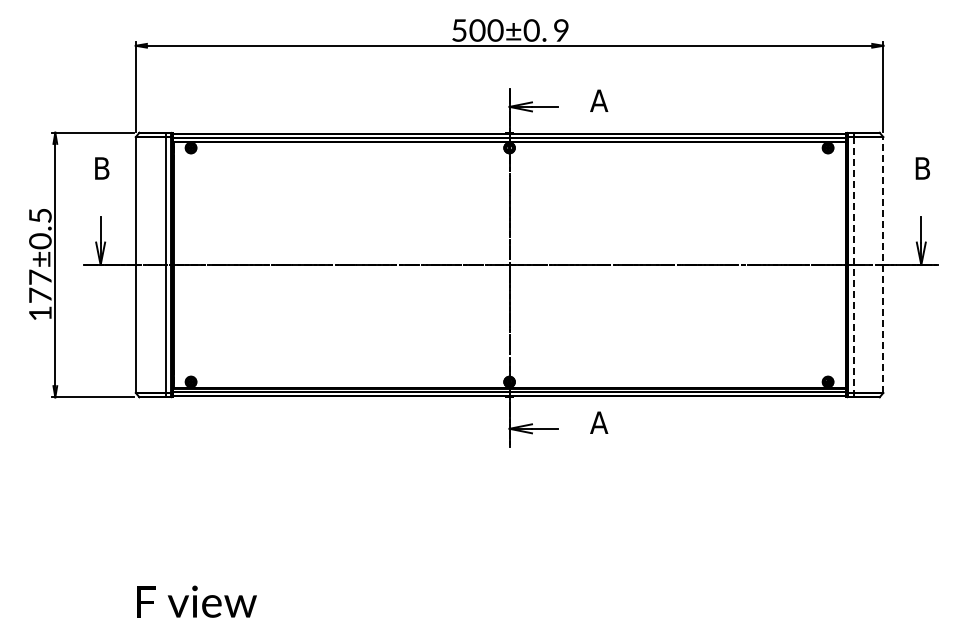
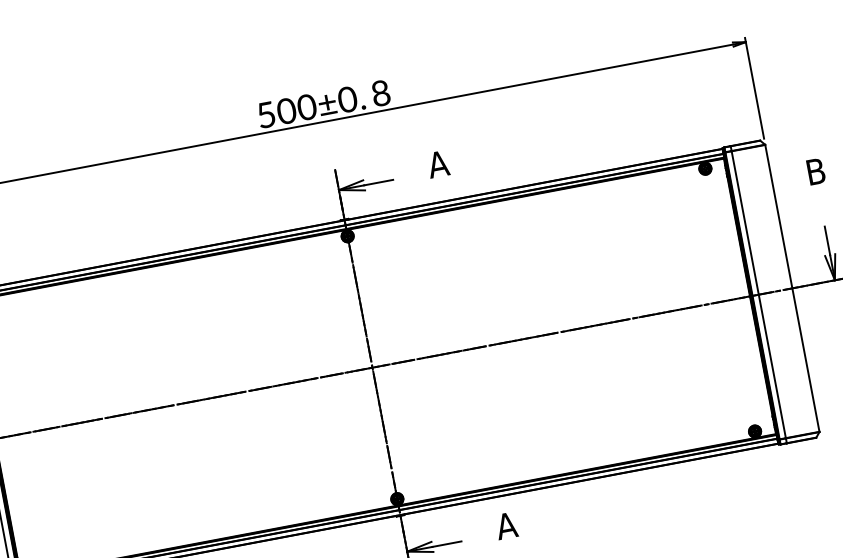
text: (561, 31) -> (381, 94), 9 -> 8
line: (853, 265) -> (758, 295), dashed -> solid
line: (883, 265) -> (792, 288), dashed -> solid

